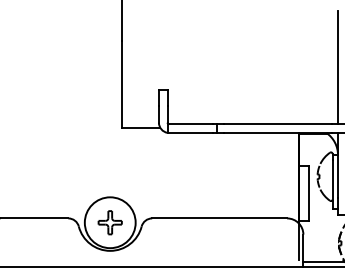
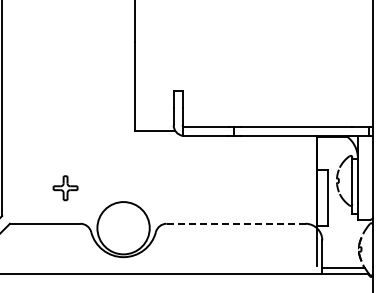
line: (337, 66) -> (357, 67), removed
line: (219, 218) -> (235, 223), solid -> dashed
part: (110, 223) -> (65, 188), moved

